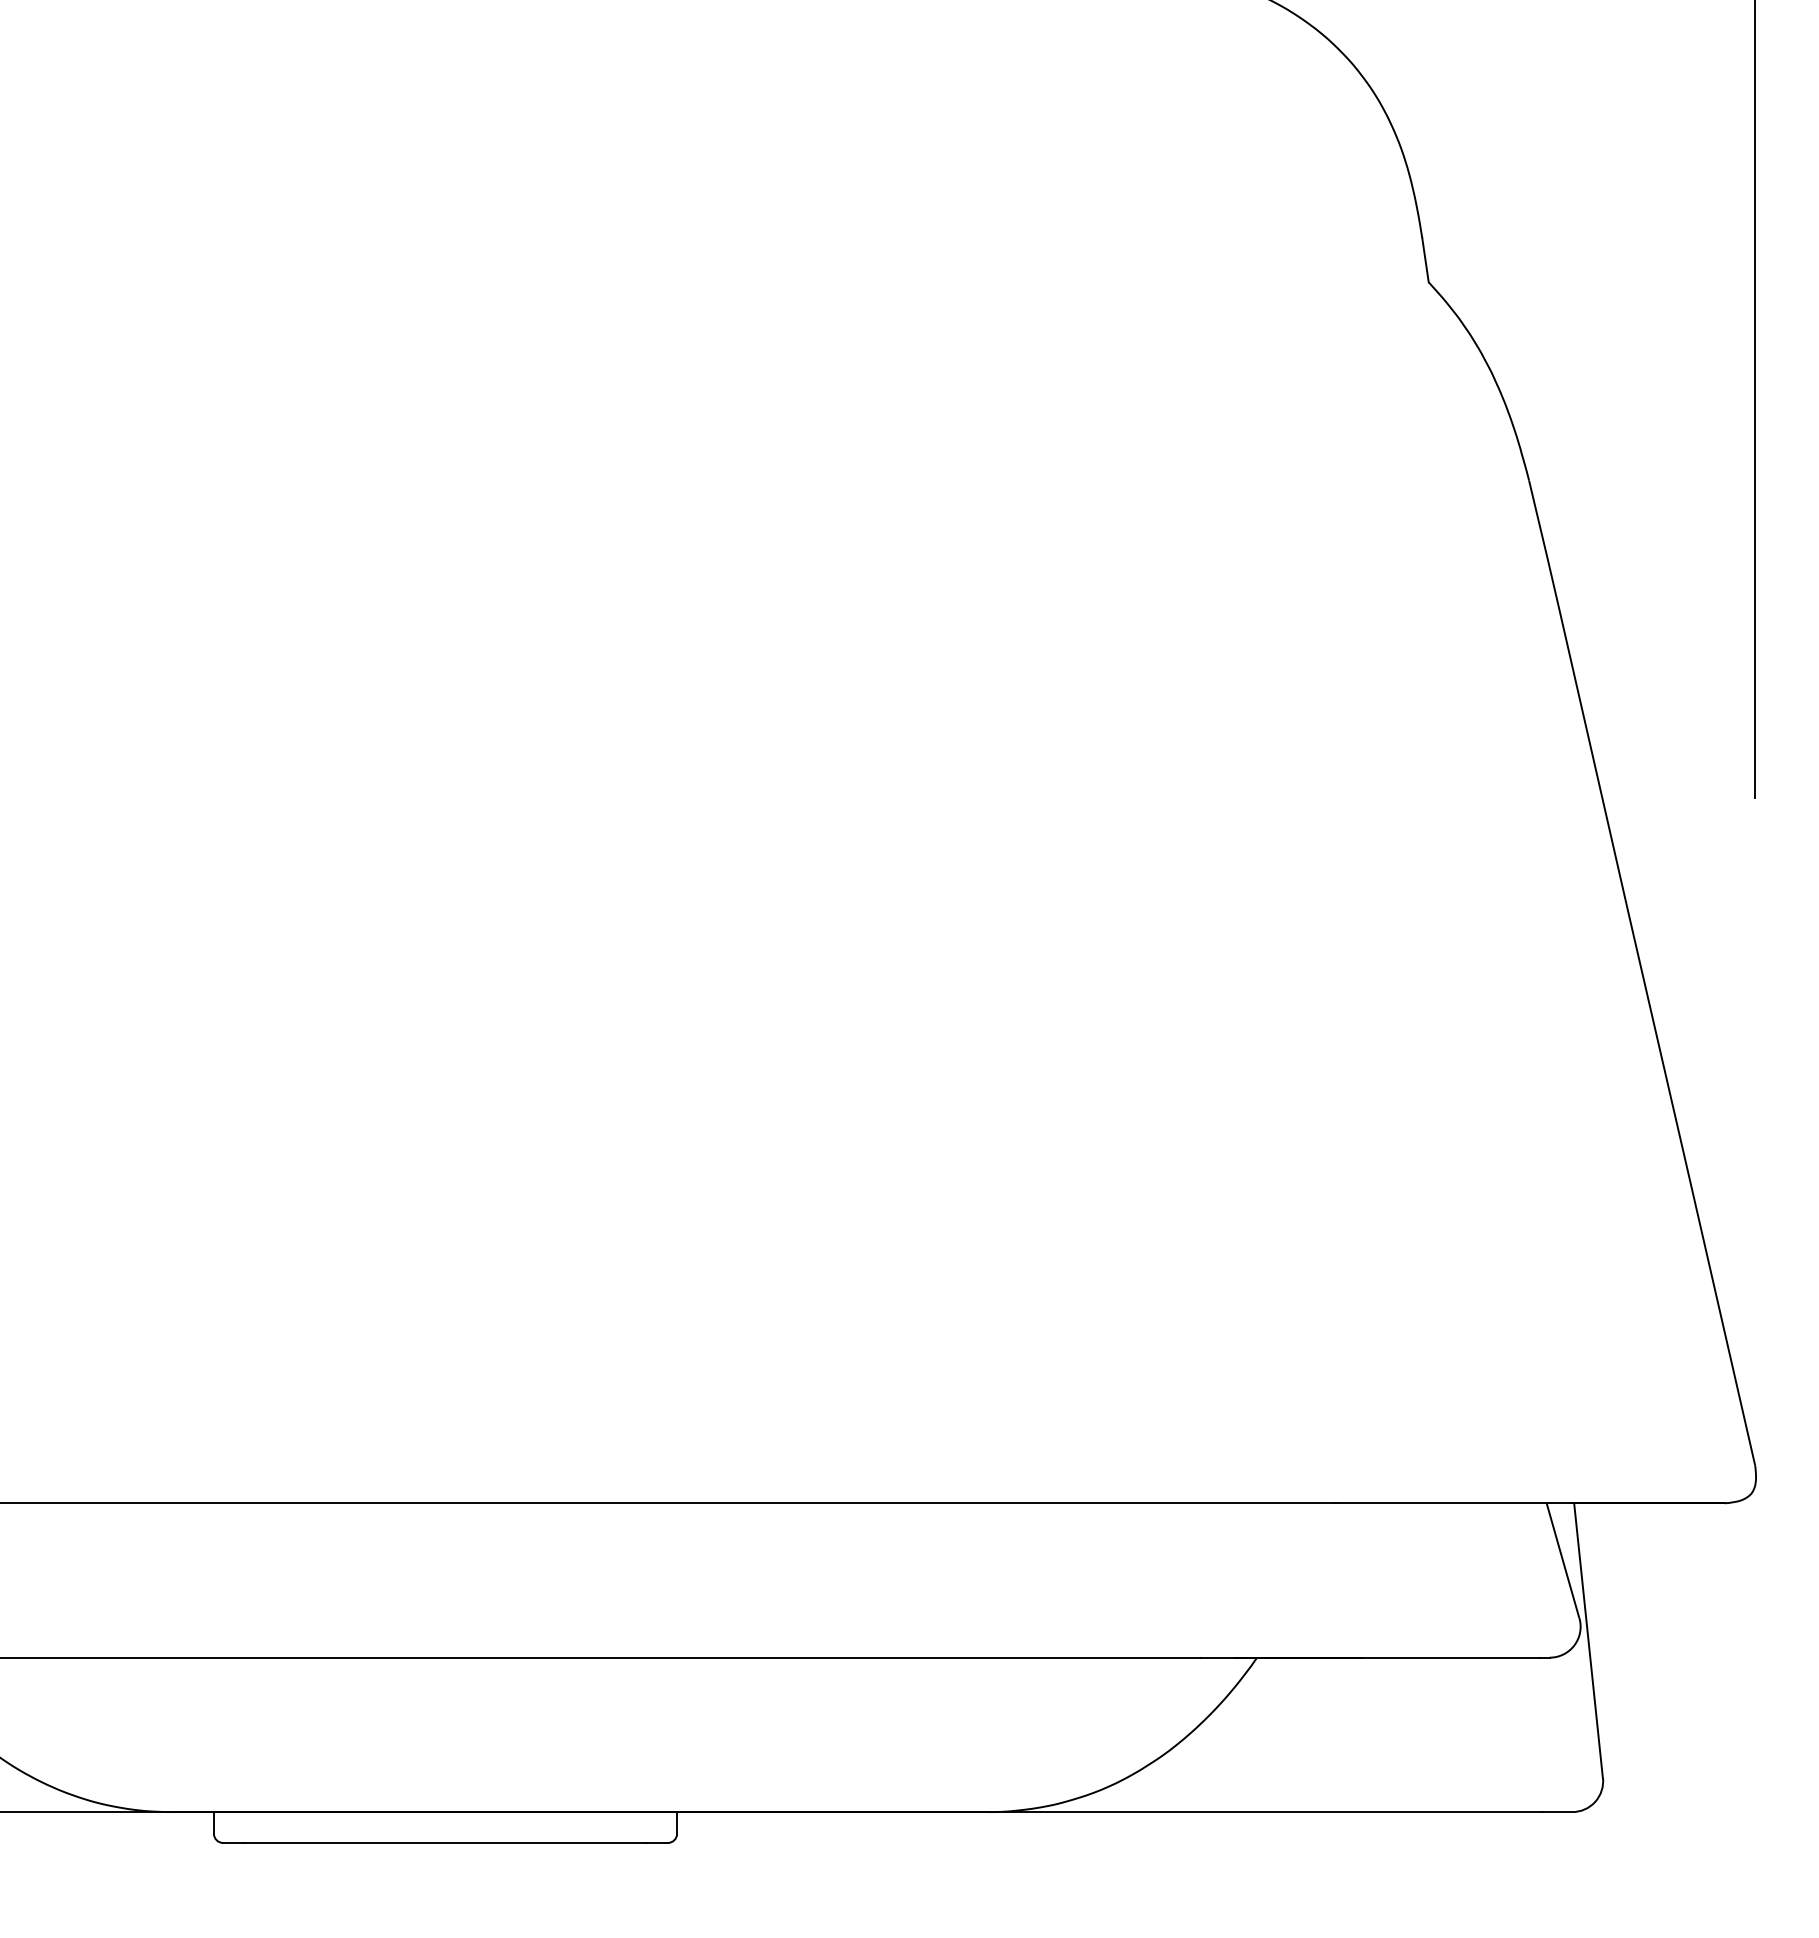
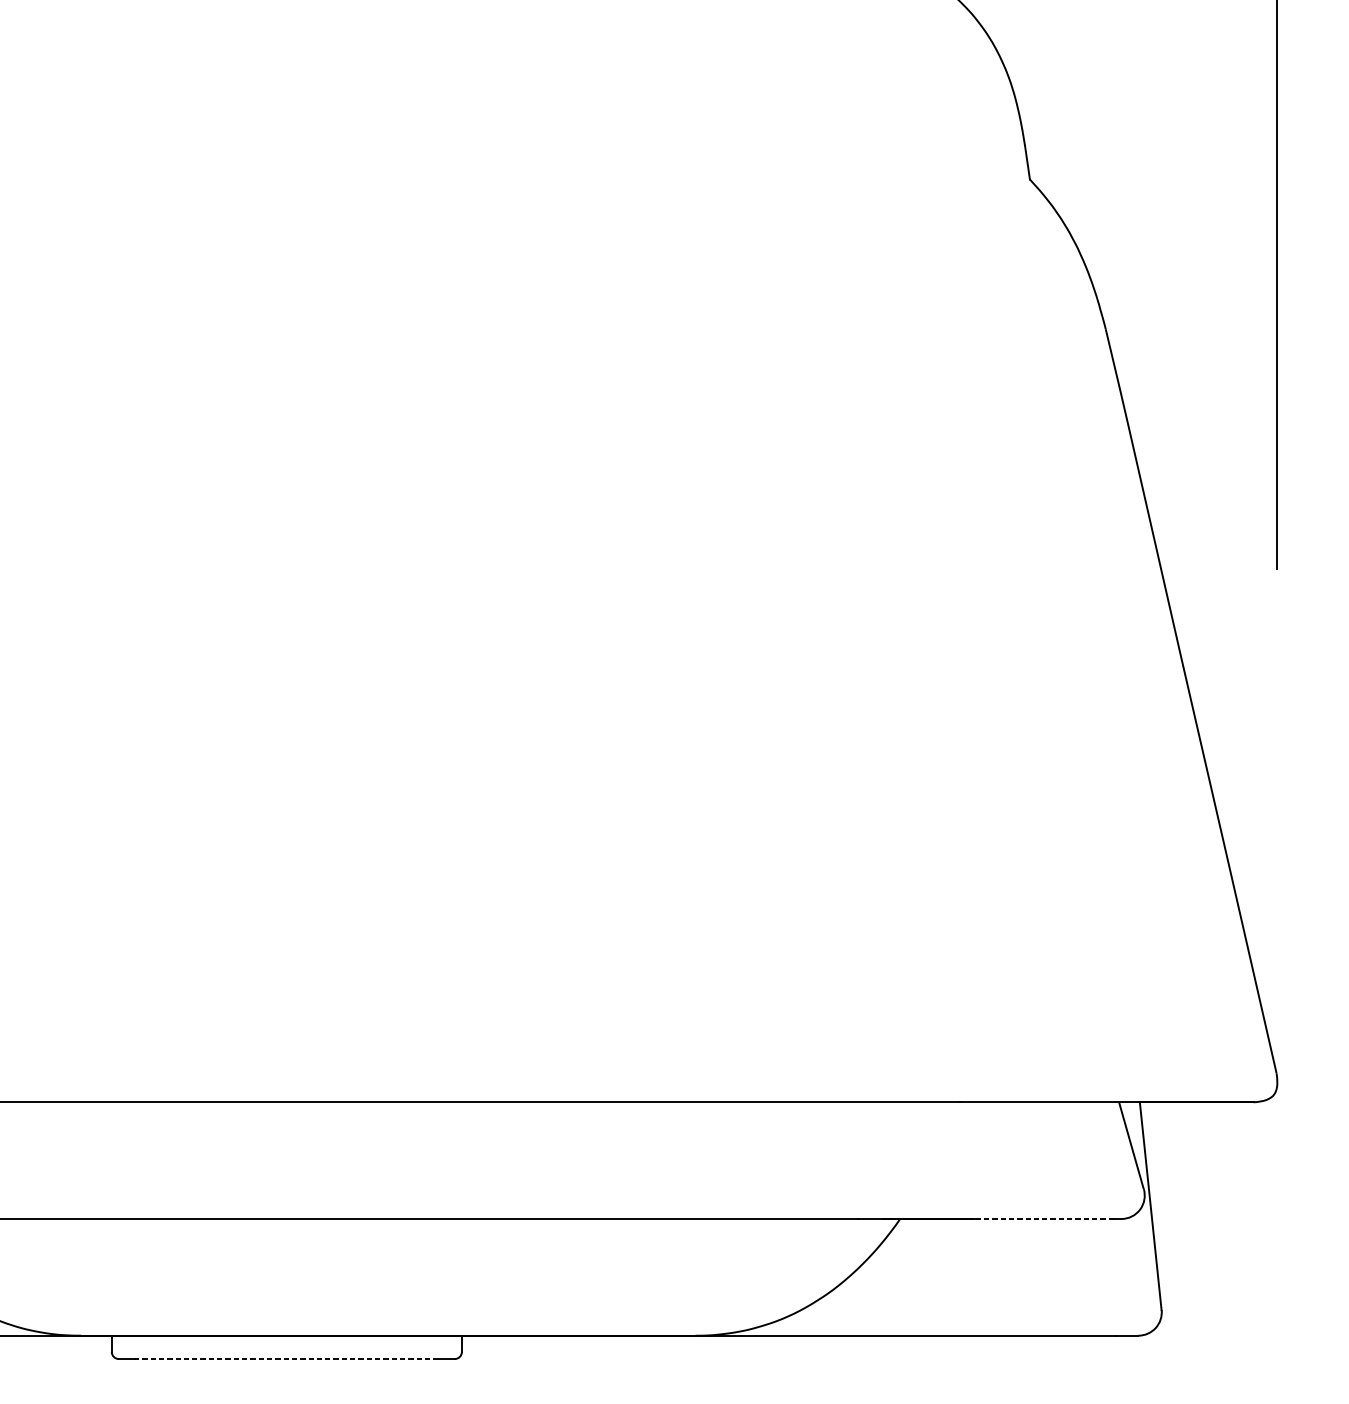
line: (1445, 1657) -> (1042, 1218), solid -> dashed
line: (445, 1842) -> (286, 1358), solid -> dashed

